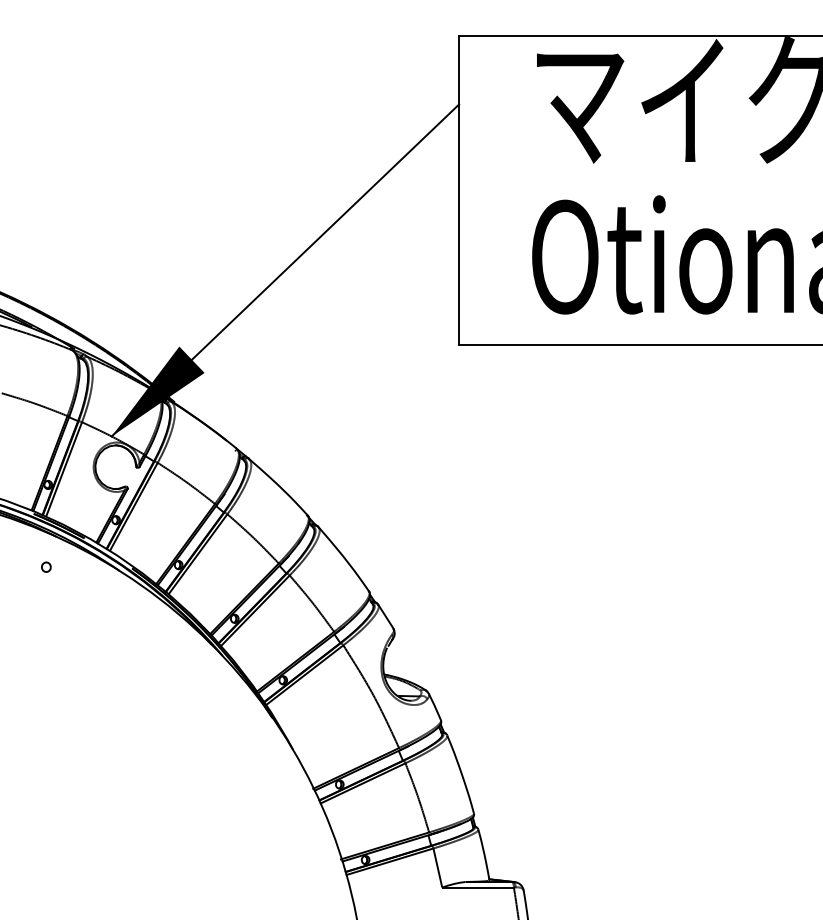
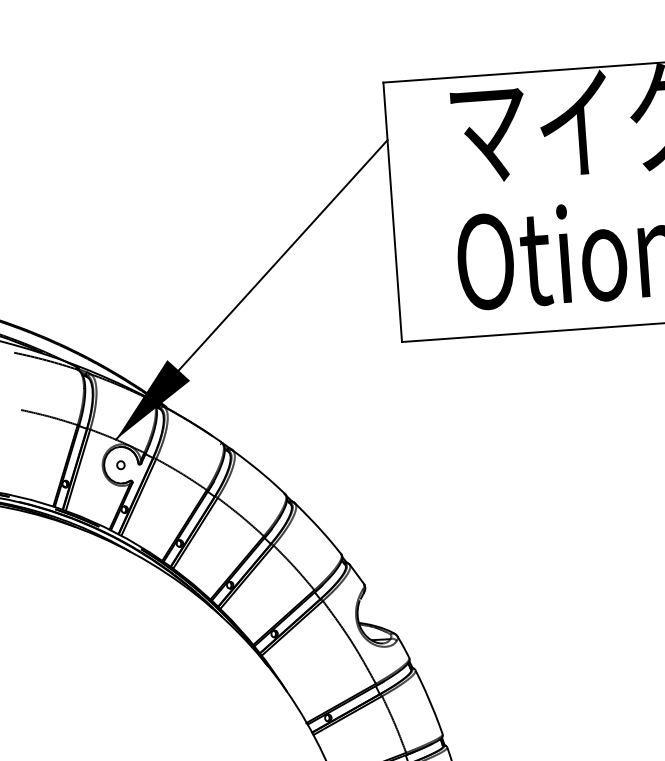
part: (46, 566) -> (121, 464), moved

